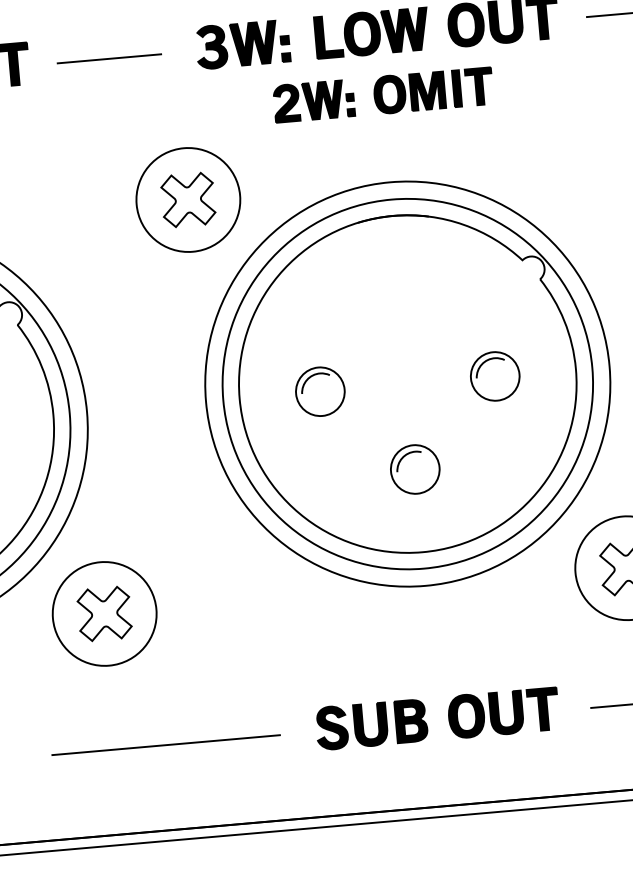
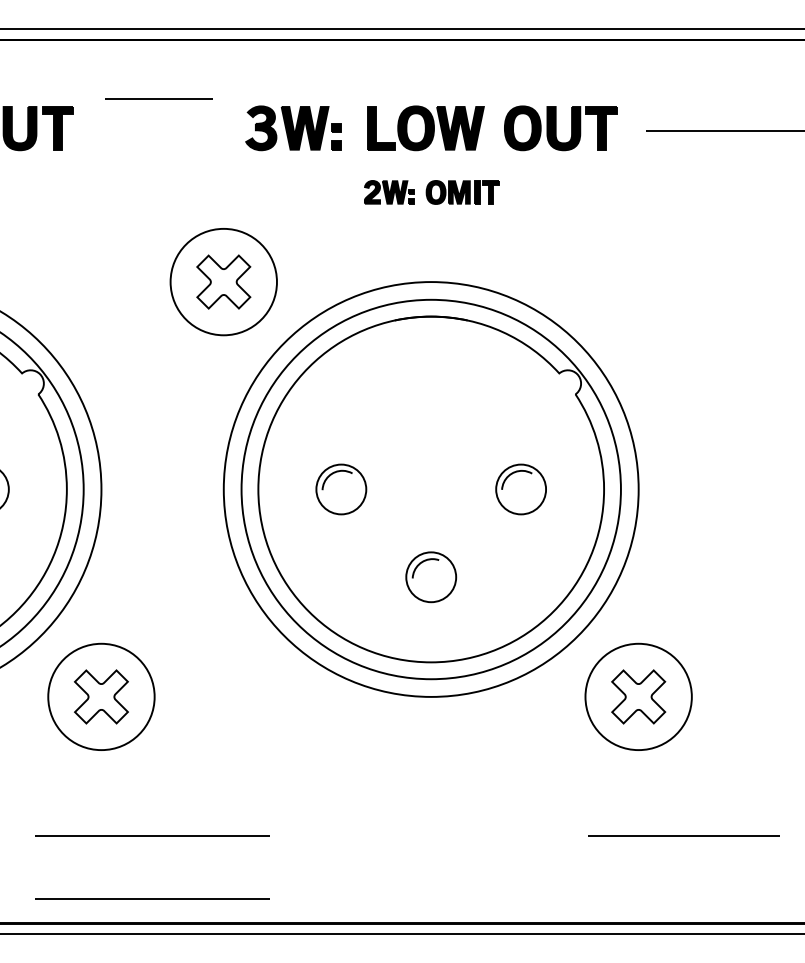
line: (109, 58) -> (158, 98), moved
part: (382, 95) -> (431, 192), size x0.6
part: (448, 717) -> (442, 833), removed
line: (171, 805) -> (152, 898), added

